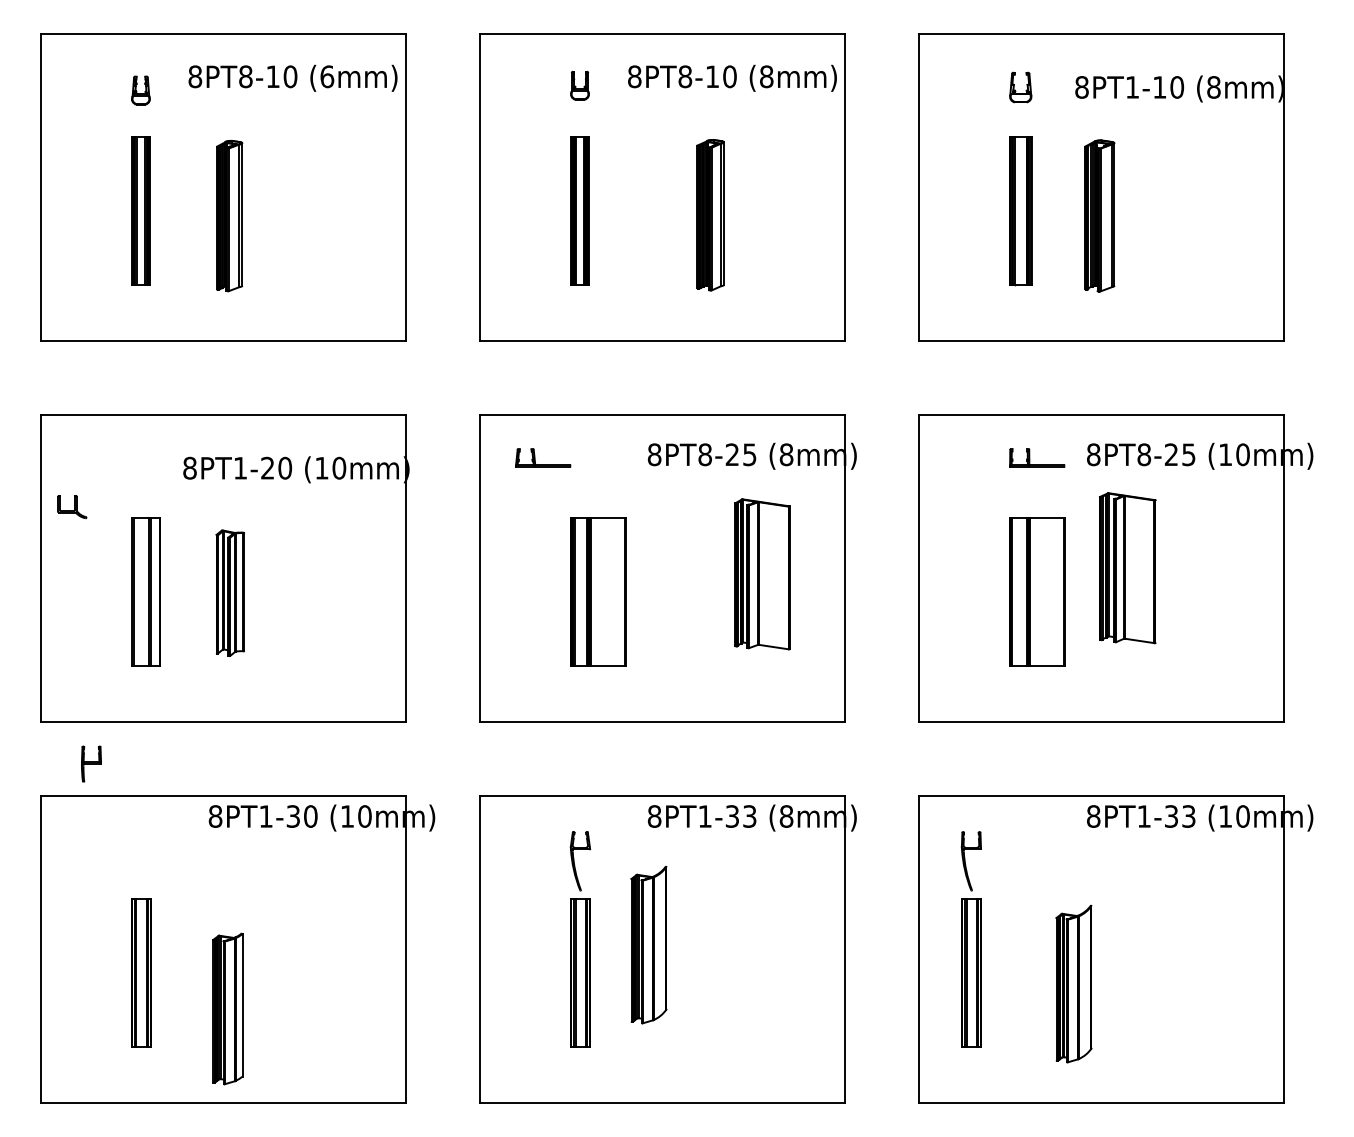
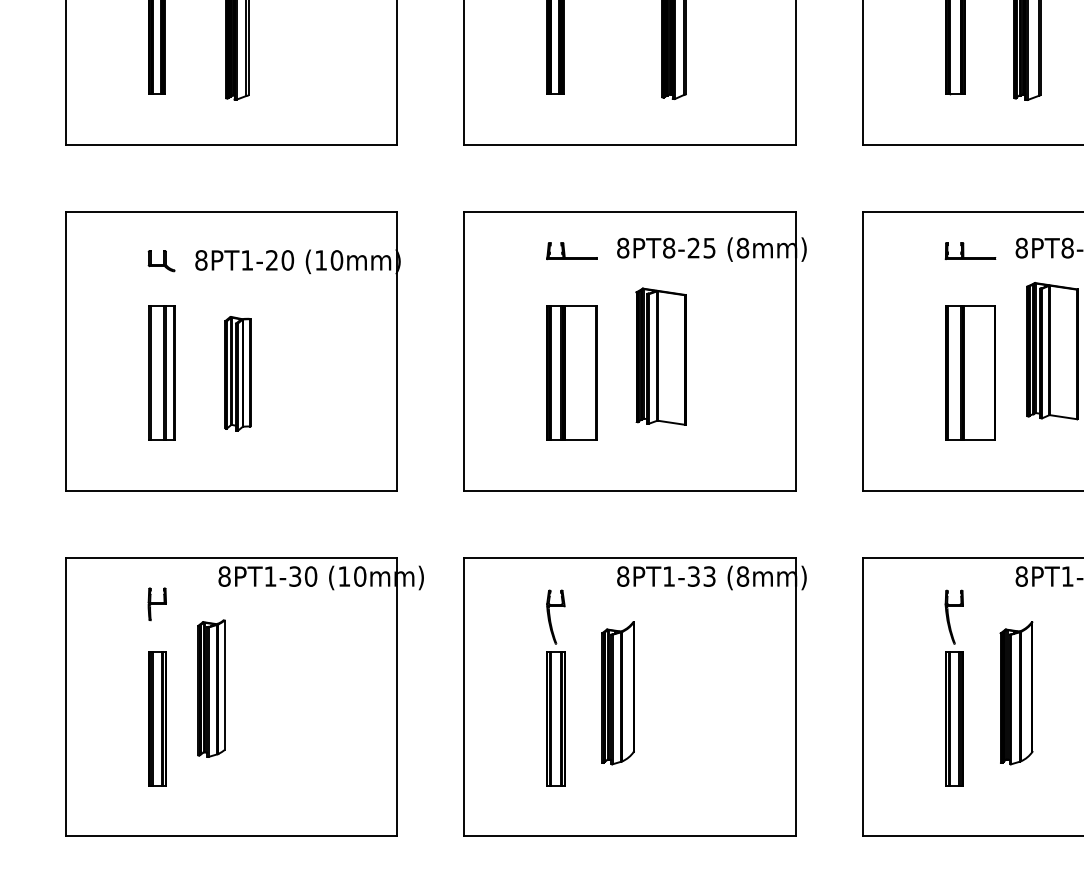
part: (543, 464) -> (572, 257), moved
part: (72, 507) -> (161, 261), moved
part: (762, 574) -> (661, 356), moved
part: (91, 763) -> (157, 603), moved
part: (970, 939) -> (953, 688), moved
part: (1073, 984) -> (1016, 693), moved
part: (227, 1008) -> (210, 688), moved

